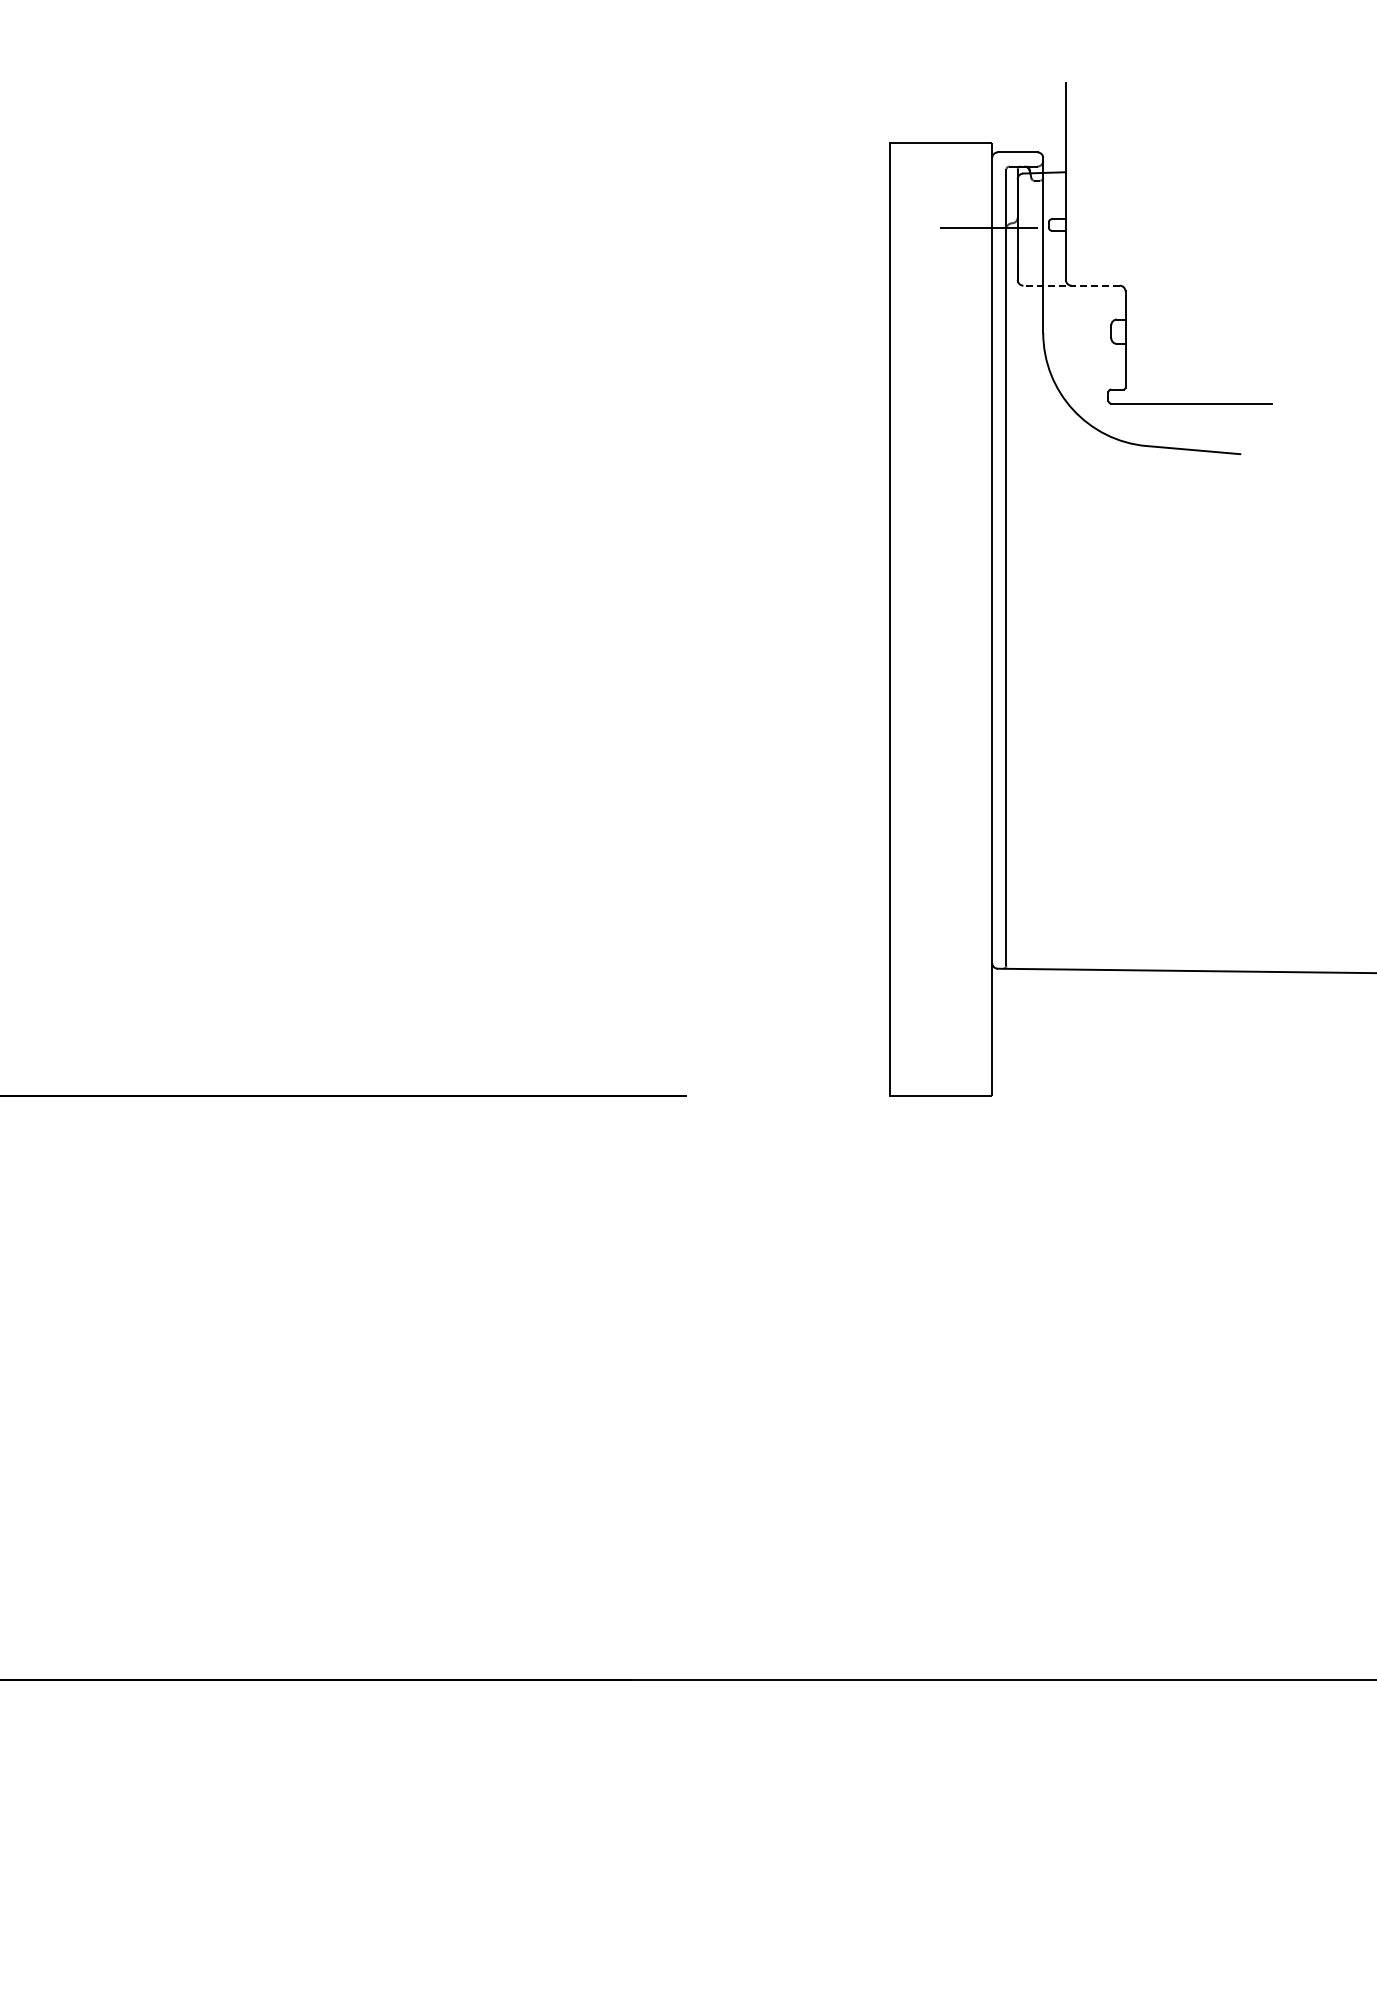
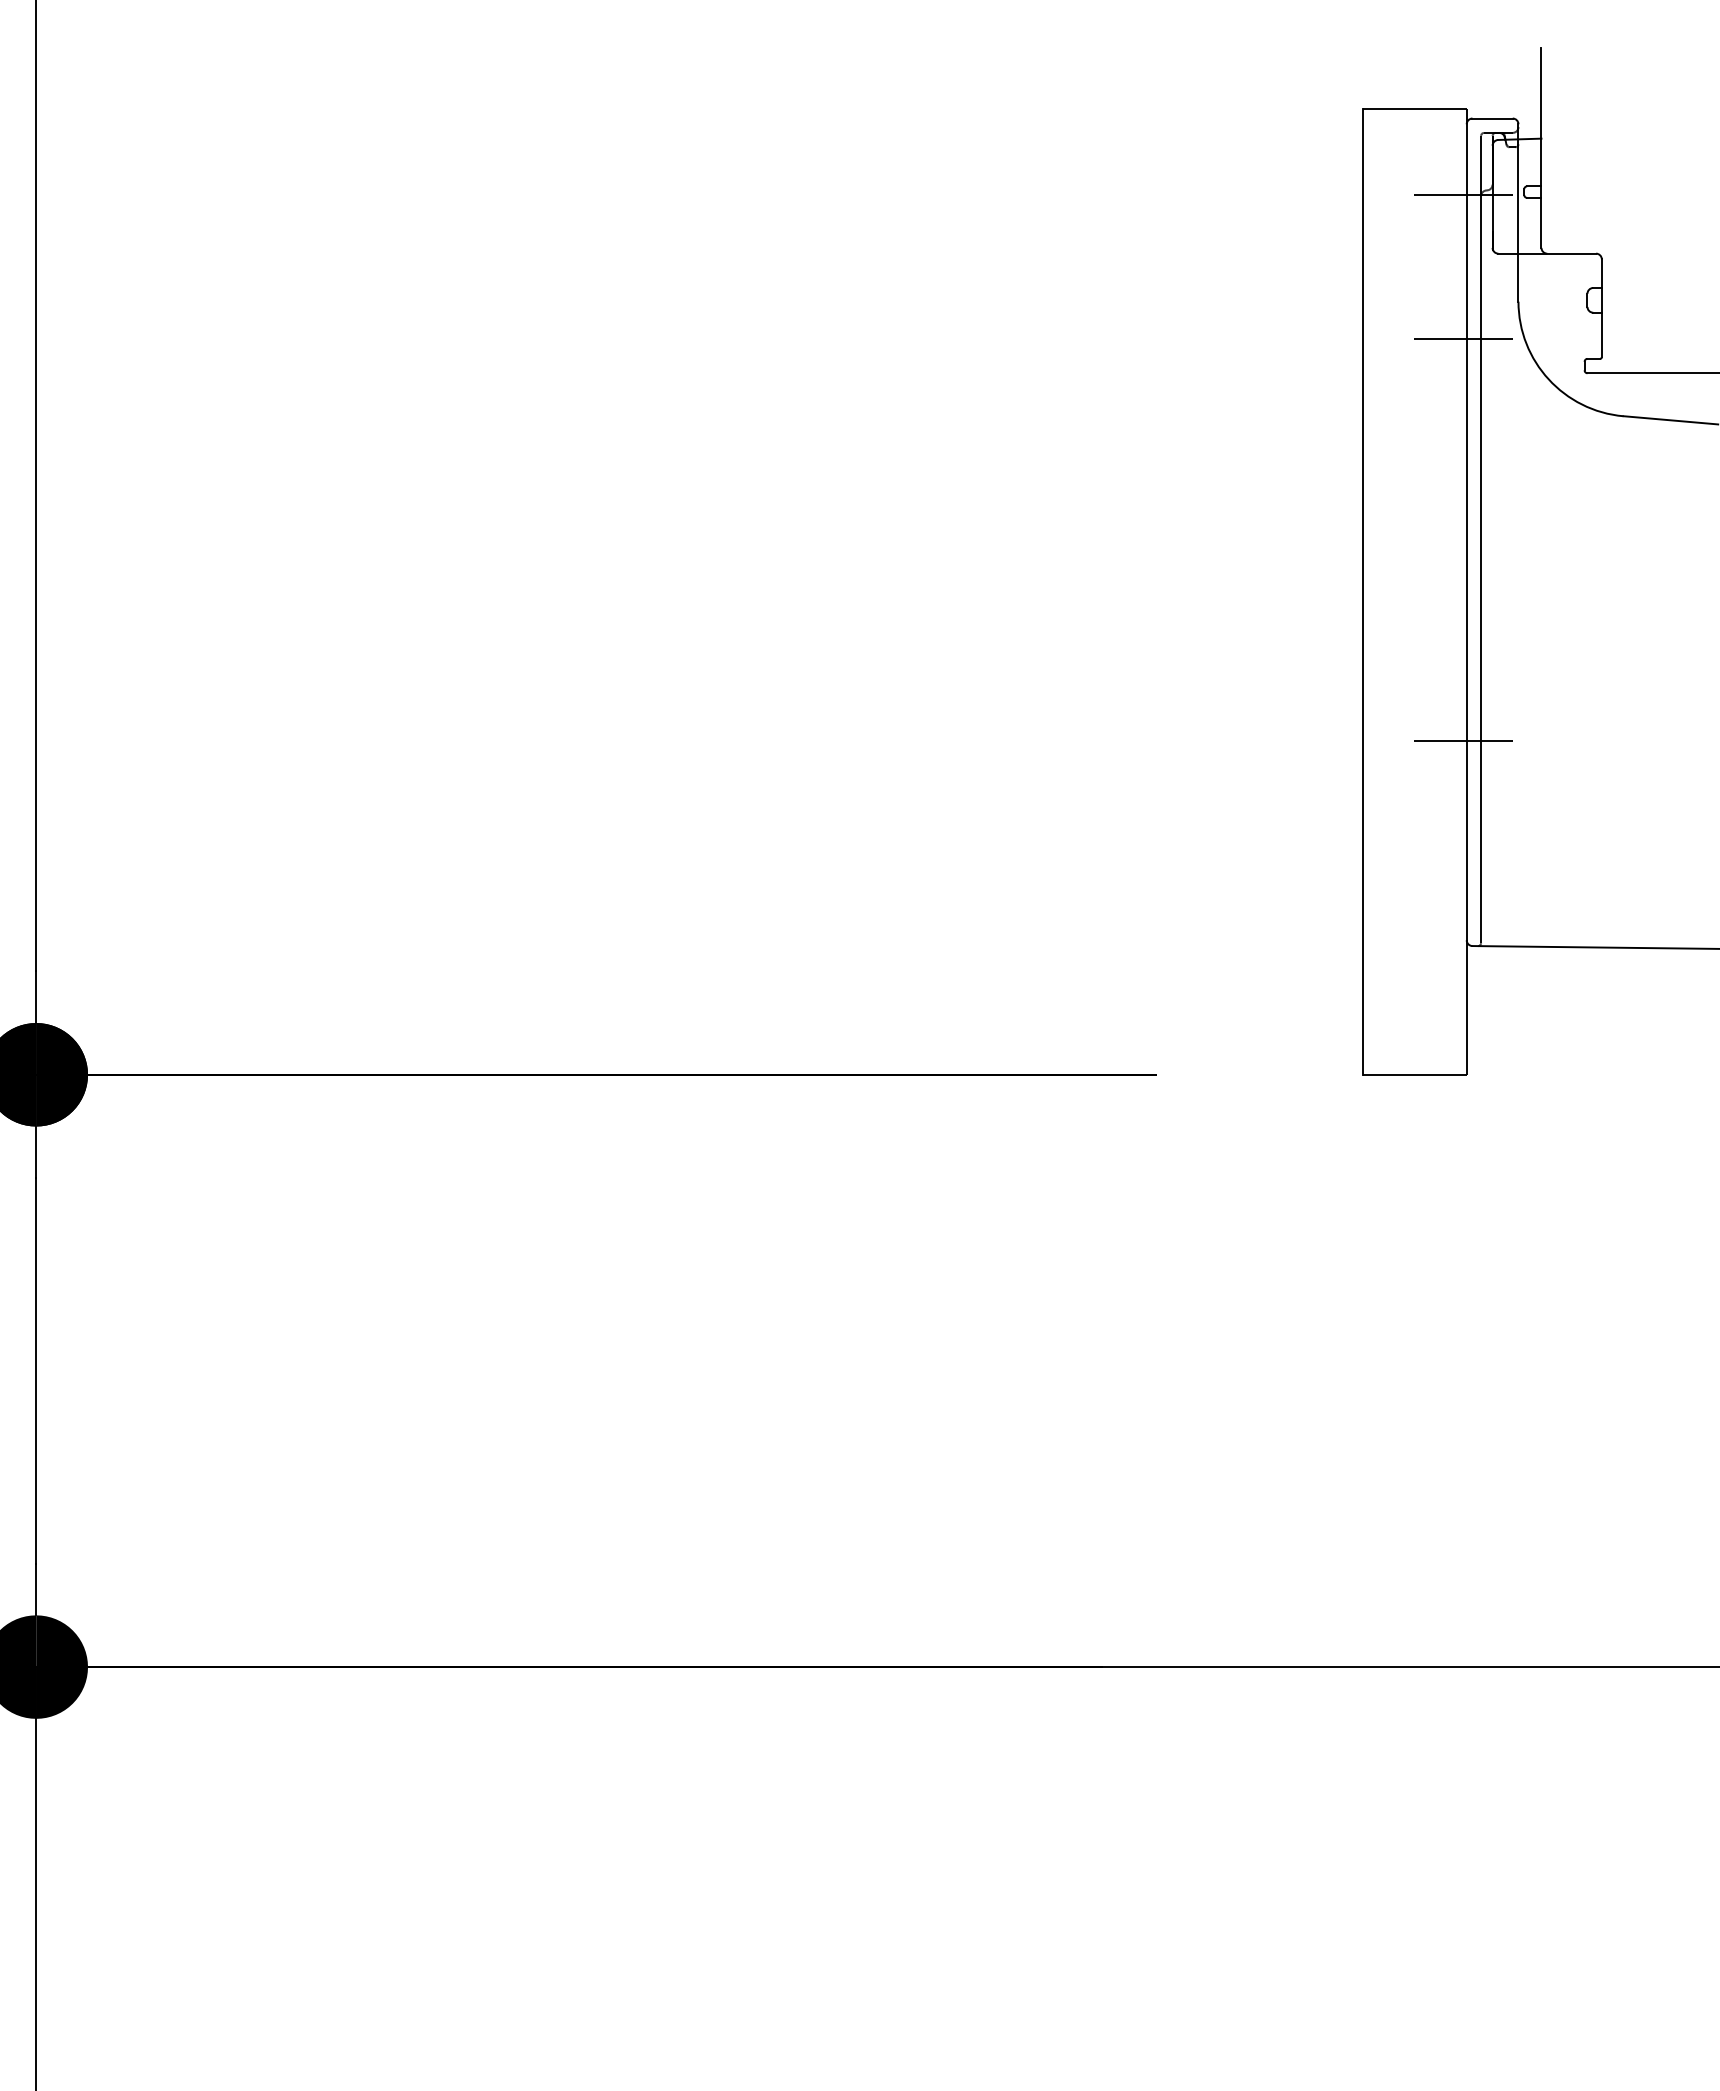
line: (1071, 285) -> (1547, 253), dashed -> solid
line: (988, 369) -> (1462, 338), added
line: (988, 766) -> (1462, 741), added

